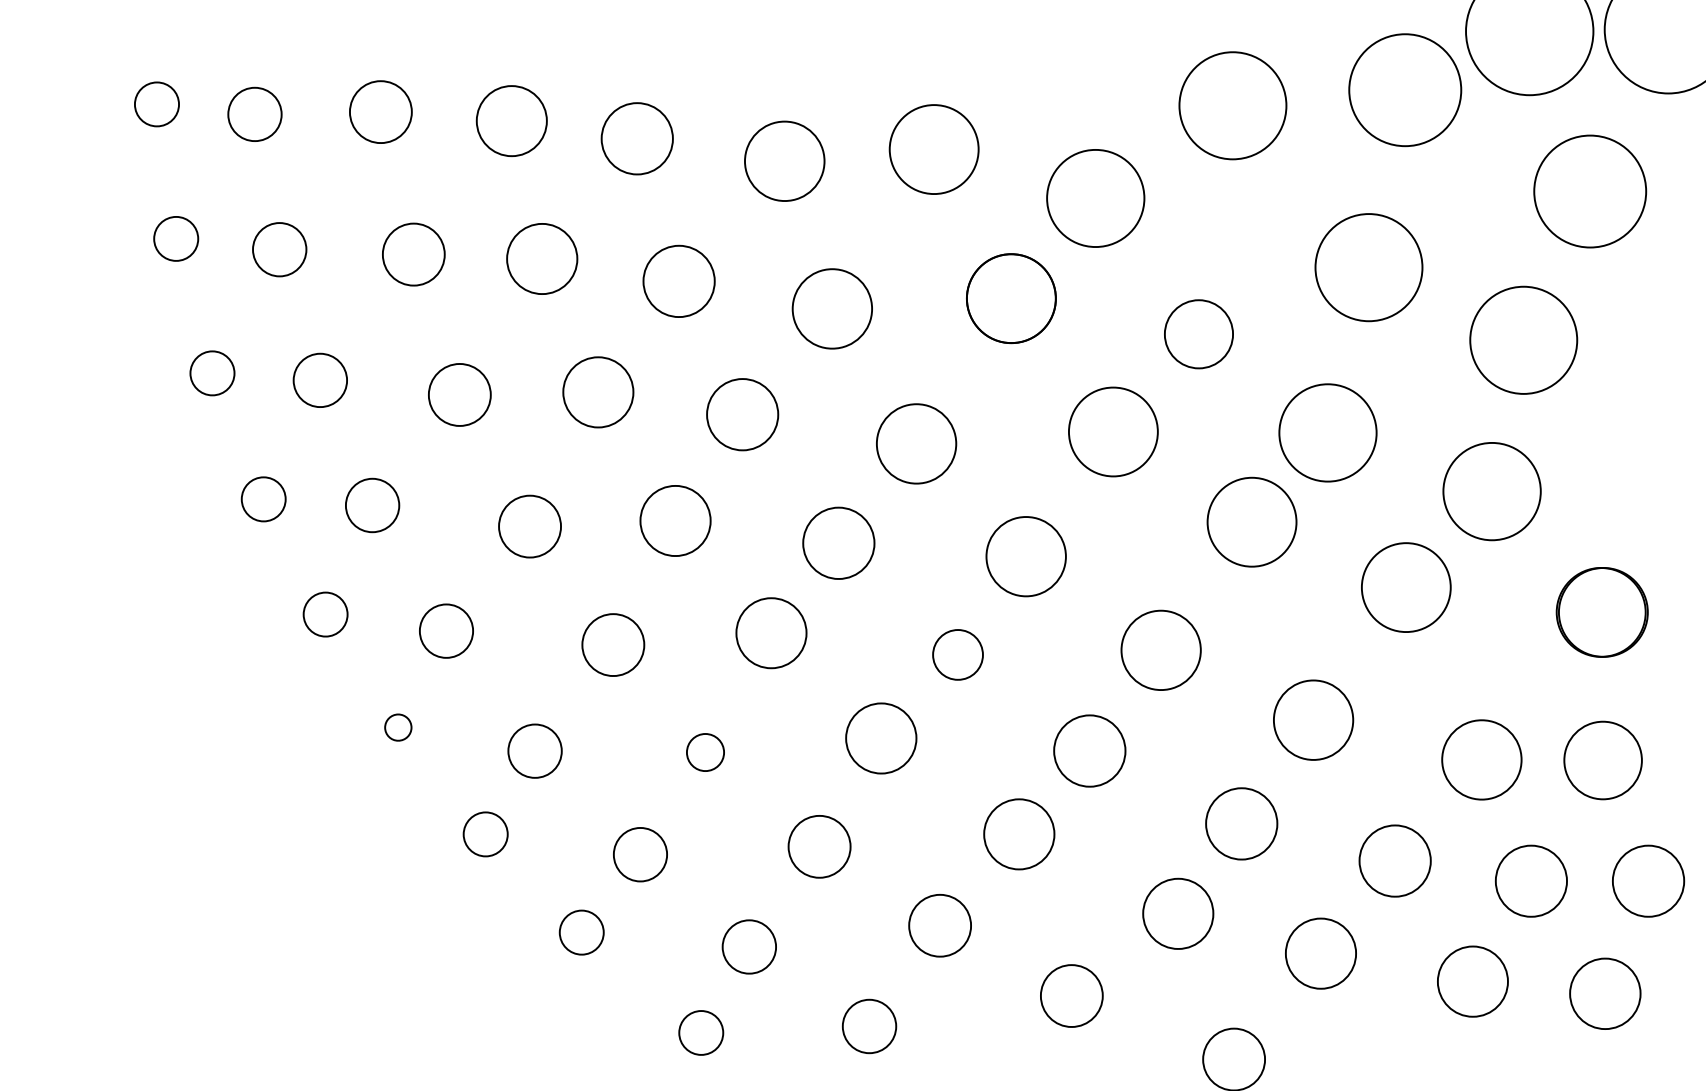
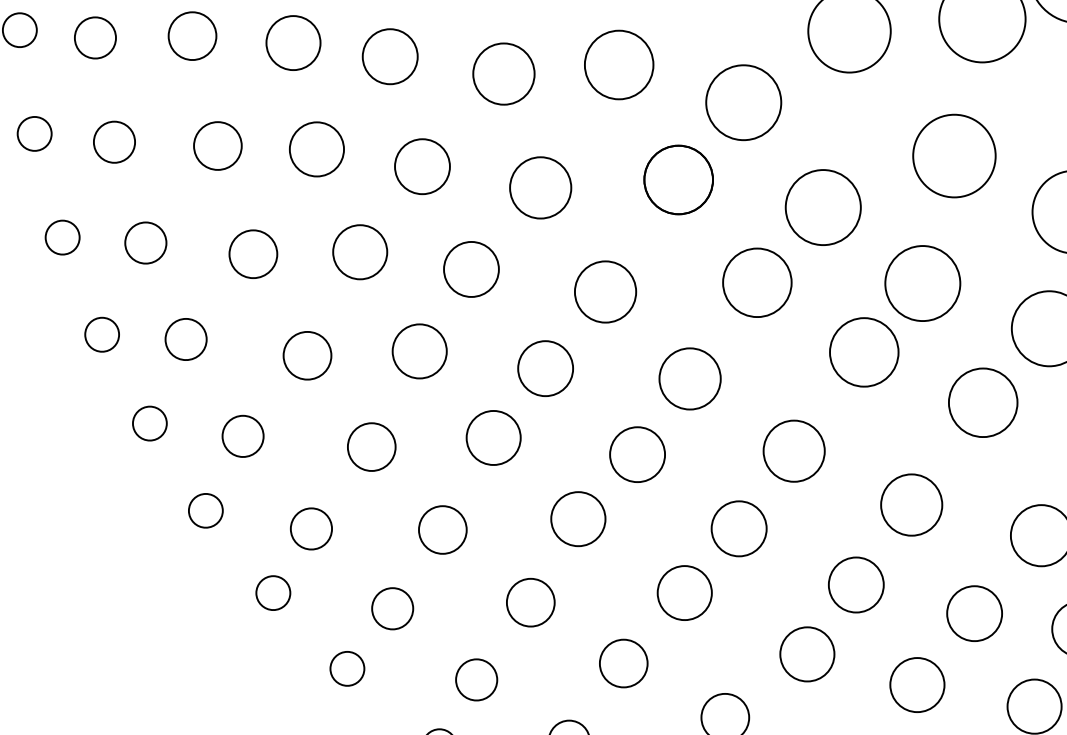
part: (1198, 333) -> (822, 206), size x1.43
part: (957, 654) -> (637, 454), size x1.43
part: (398, 727) -> (206, 510), size x1.67
part: (705, 752) -> (442, 529), size x1.67

